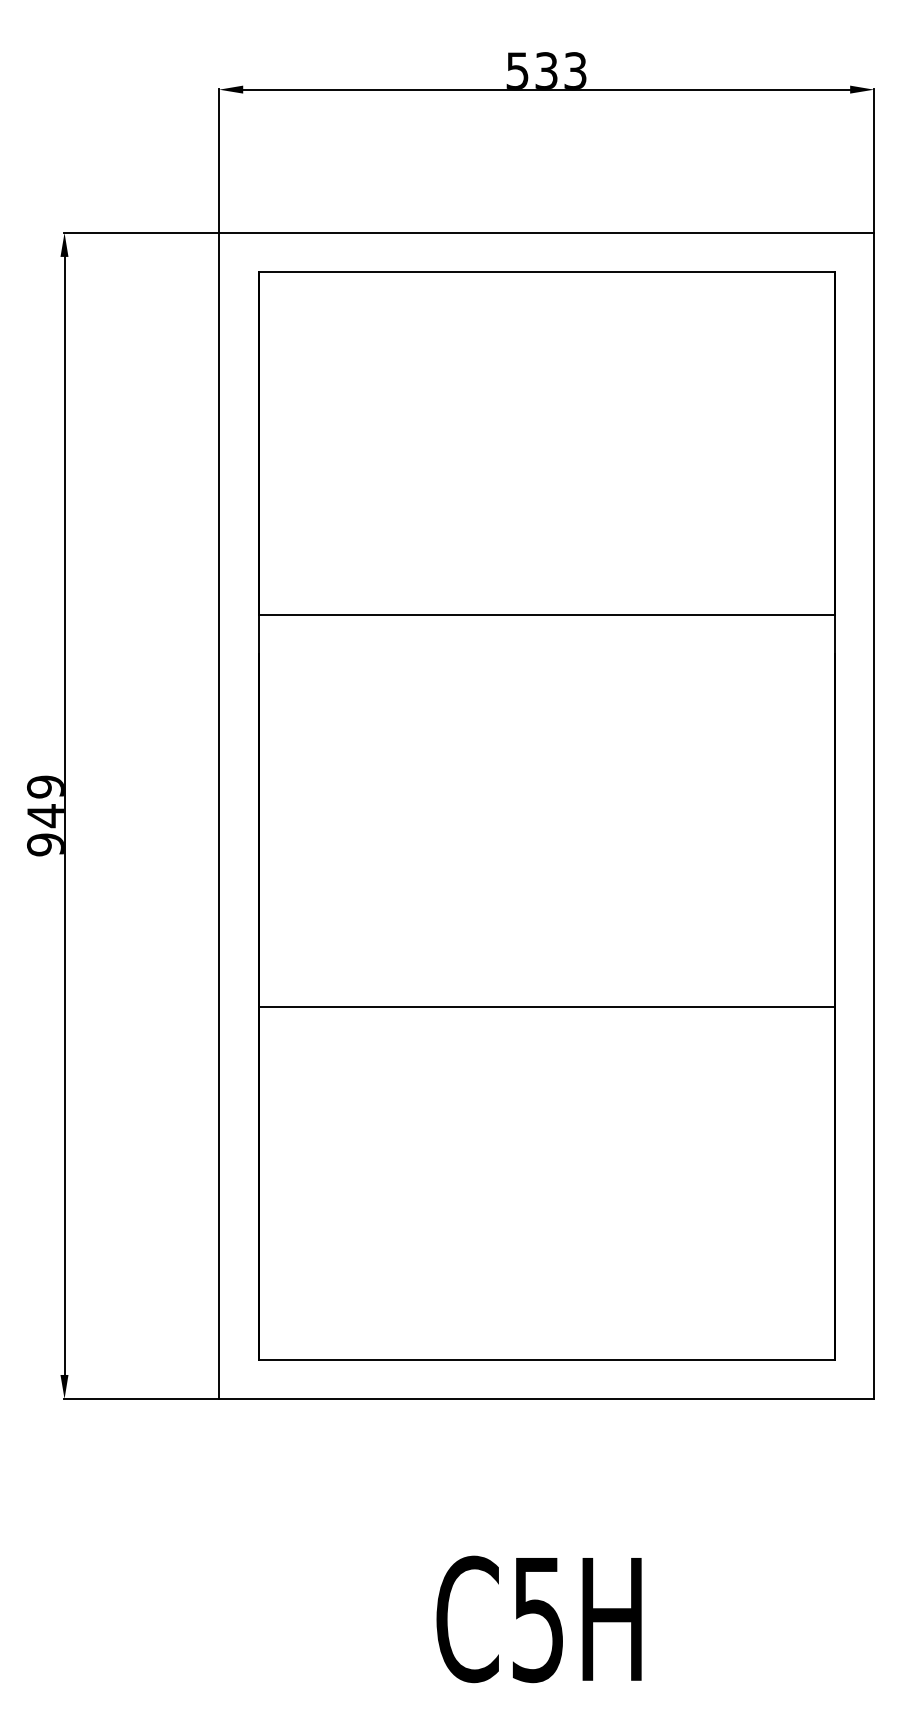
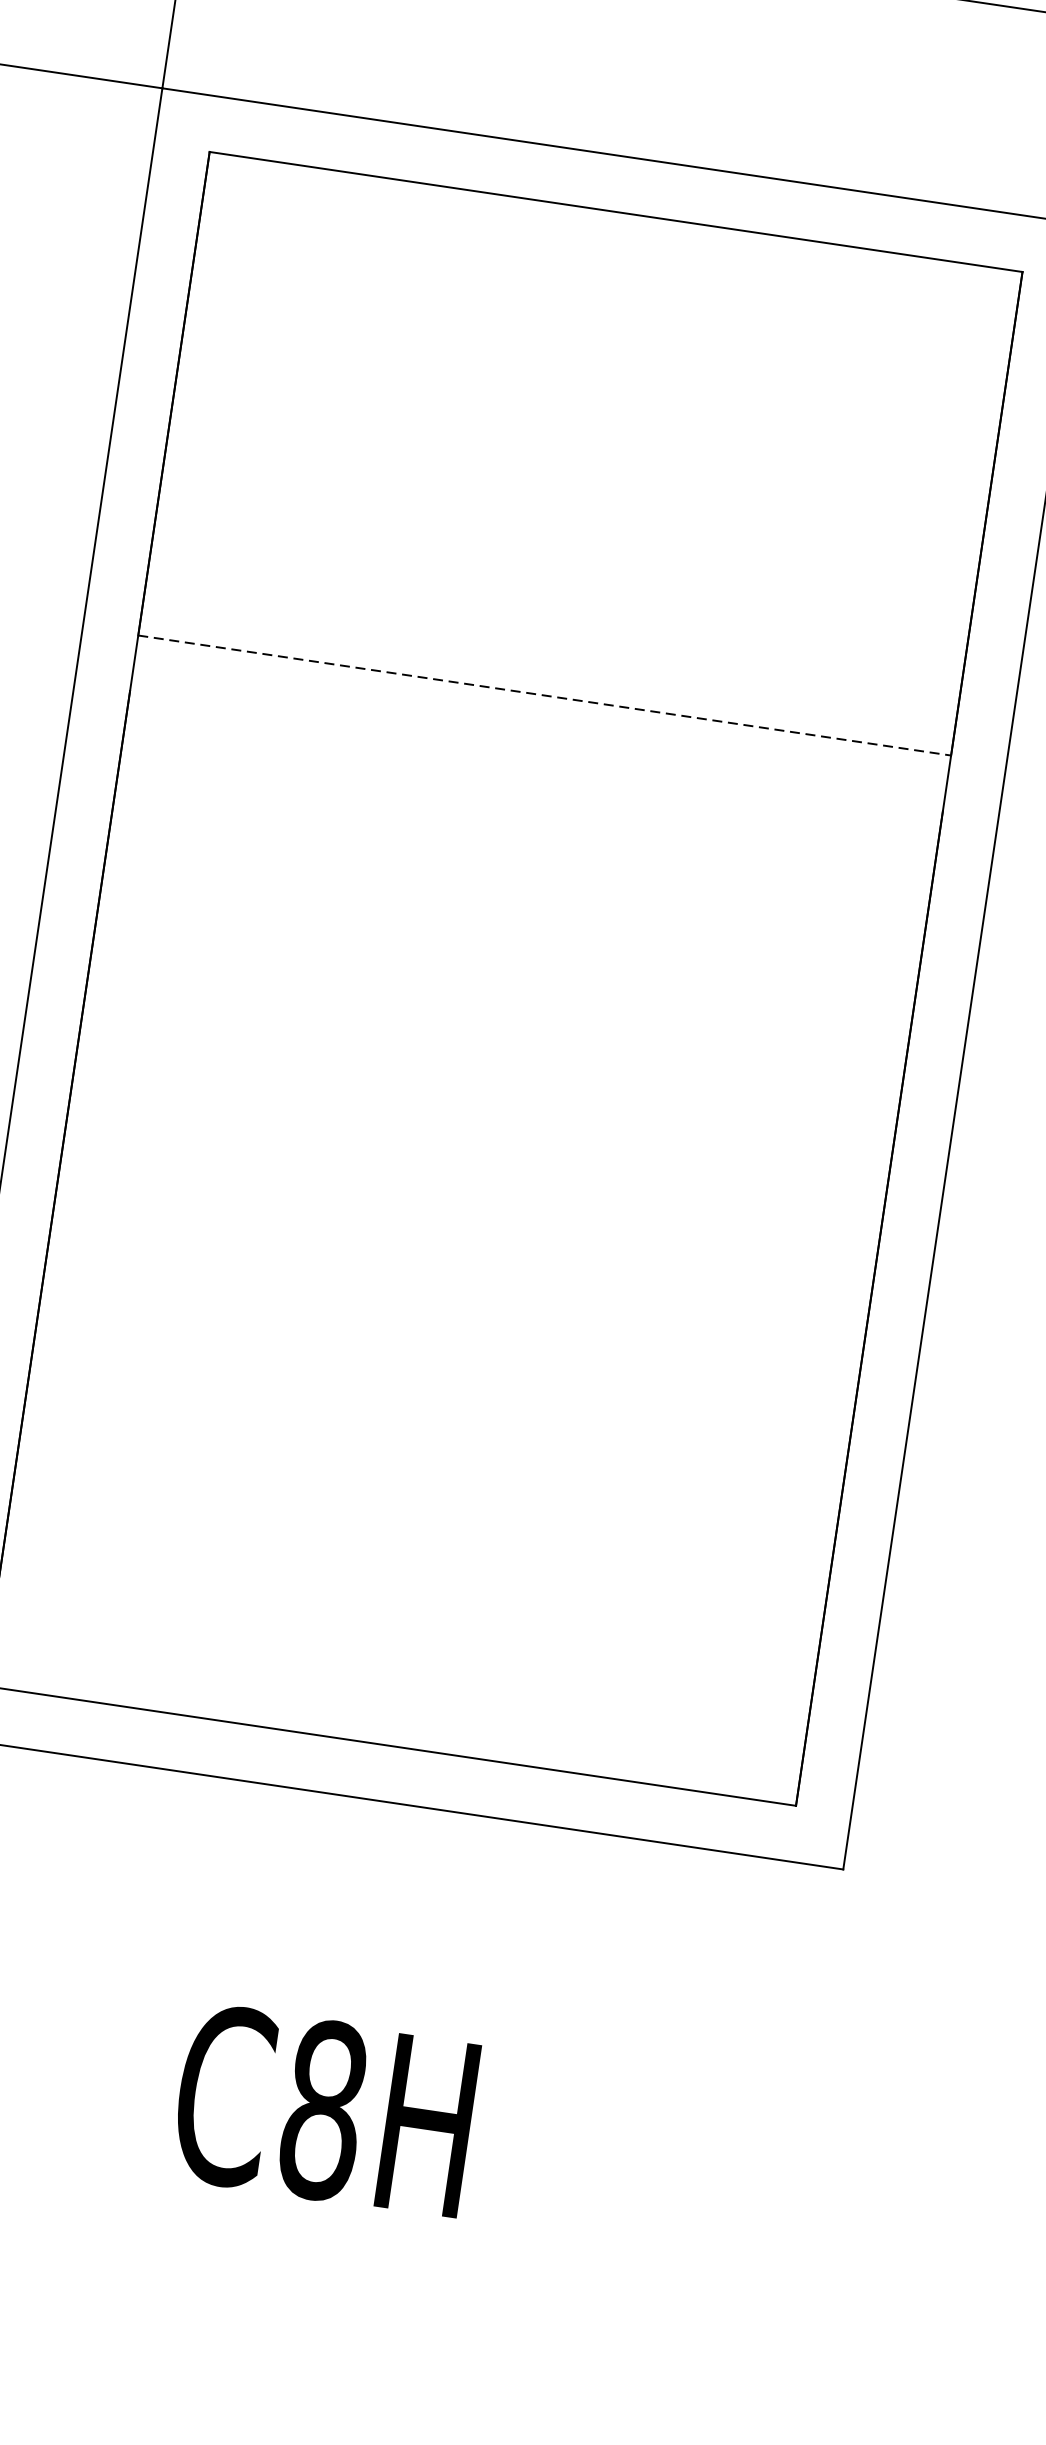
line: (547, 615) -> (545, 696), solid -> dashed
line: (546, 1007) -> (462, 1249), removed
text: (538, 1619) -> (323, 2110), C5H -> C8H

